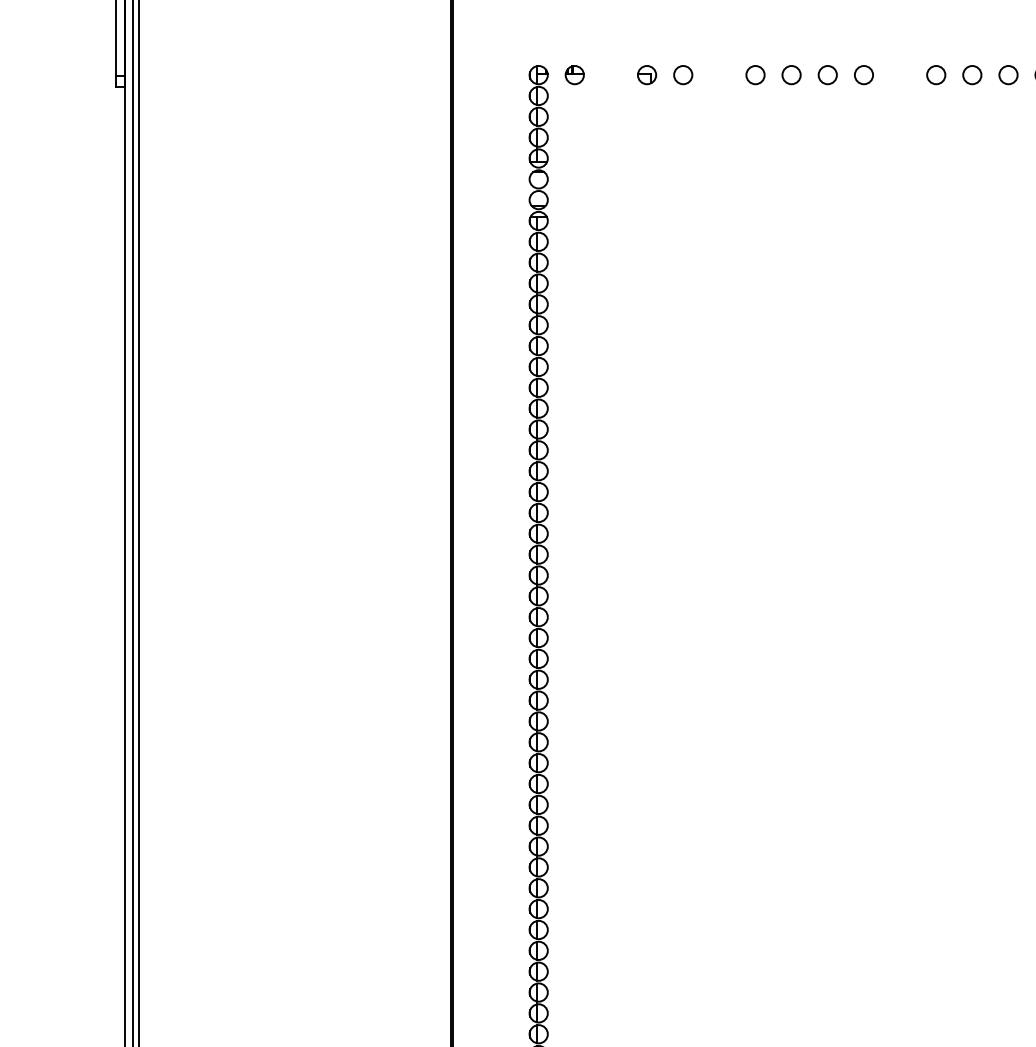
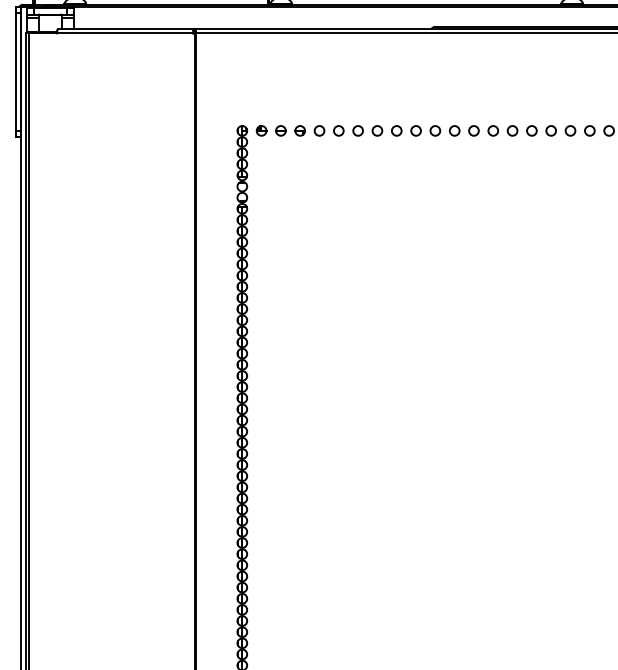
part: (610, 74) -> (280, 130), added
circle: (718, 74) -> (338, 130), added
circle: (900, 74) -> (435, 130), added

